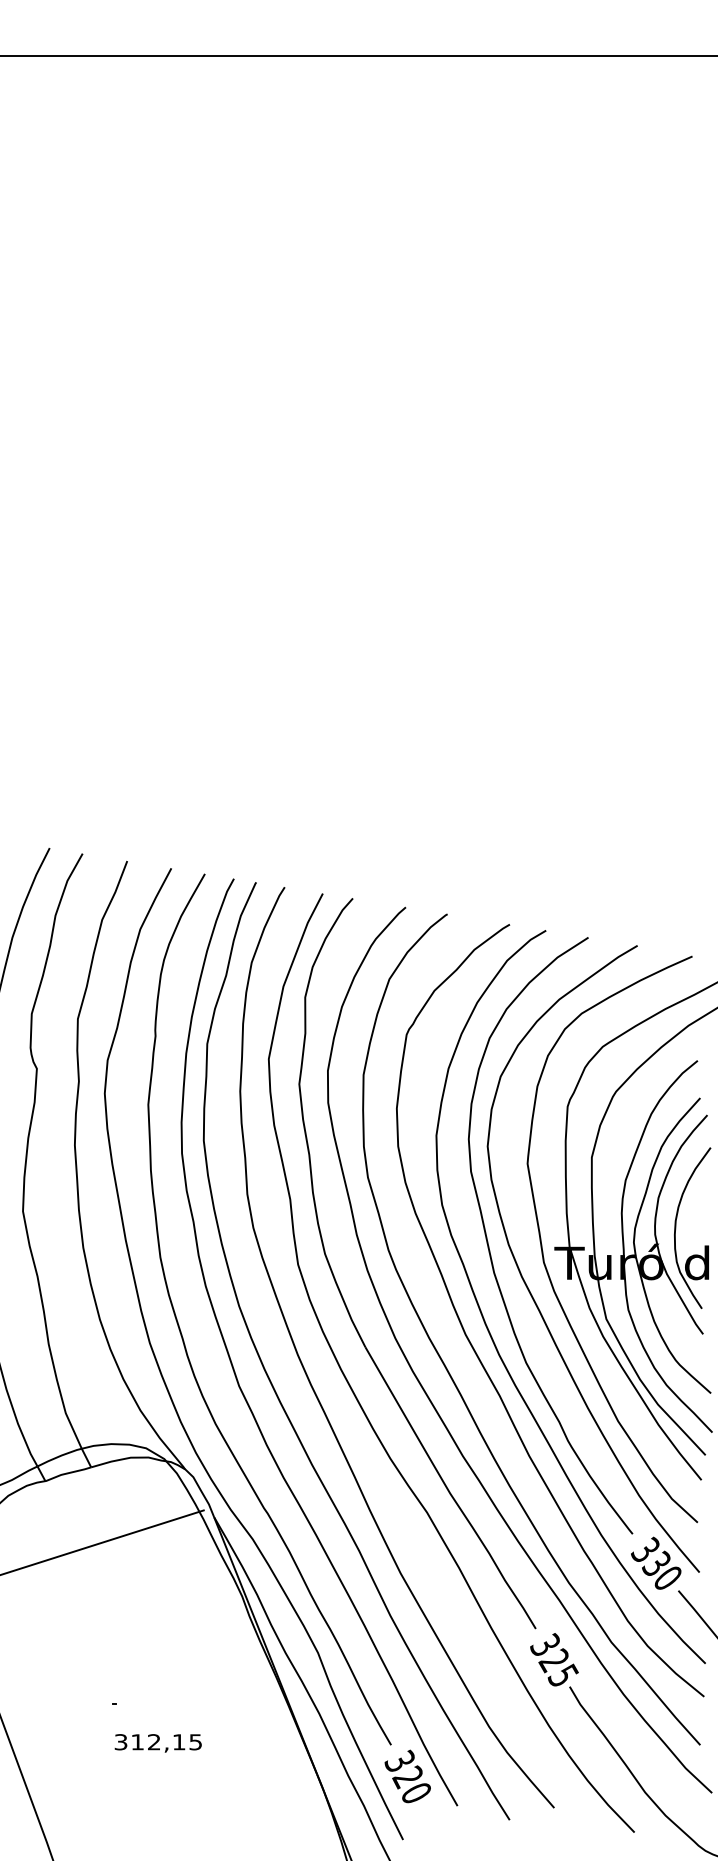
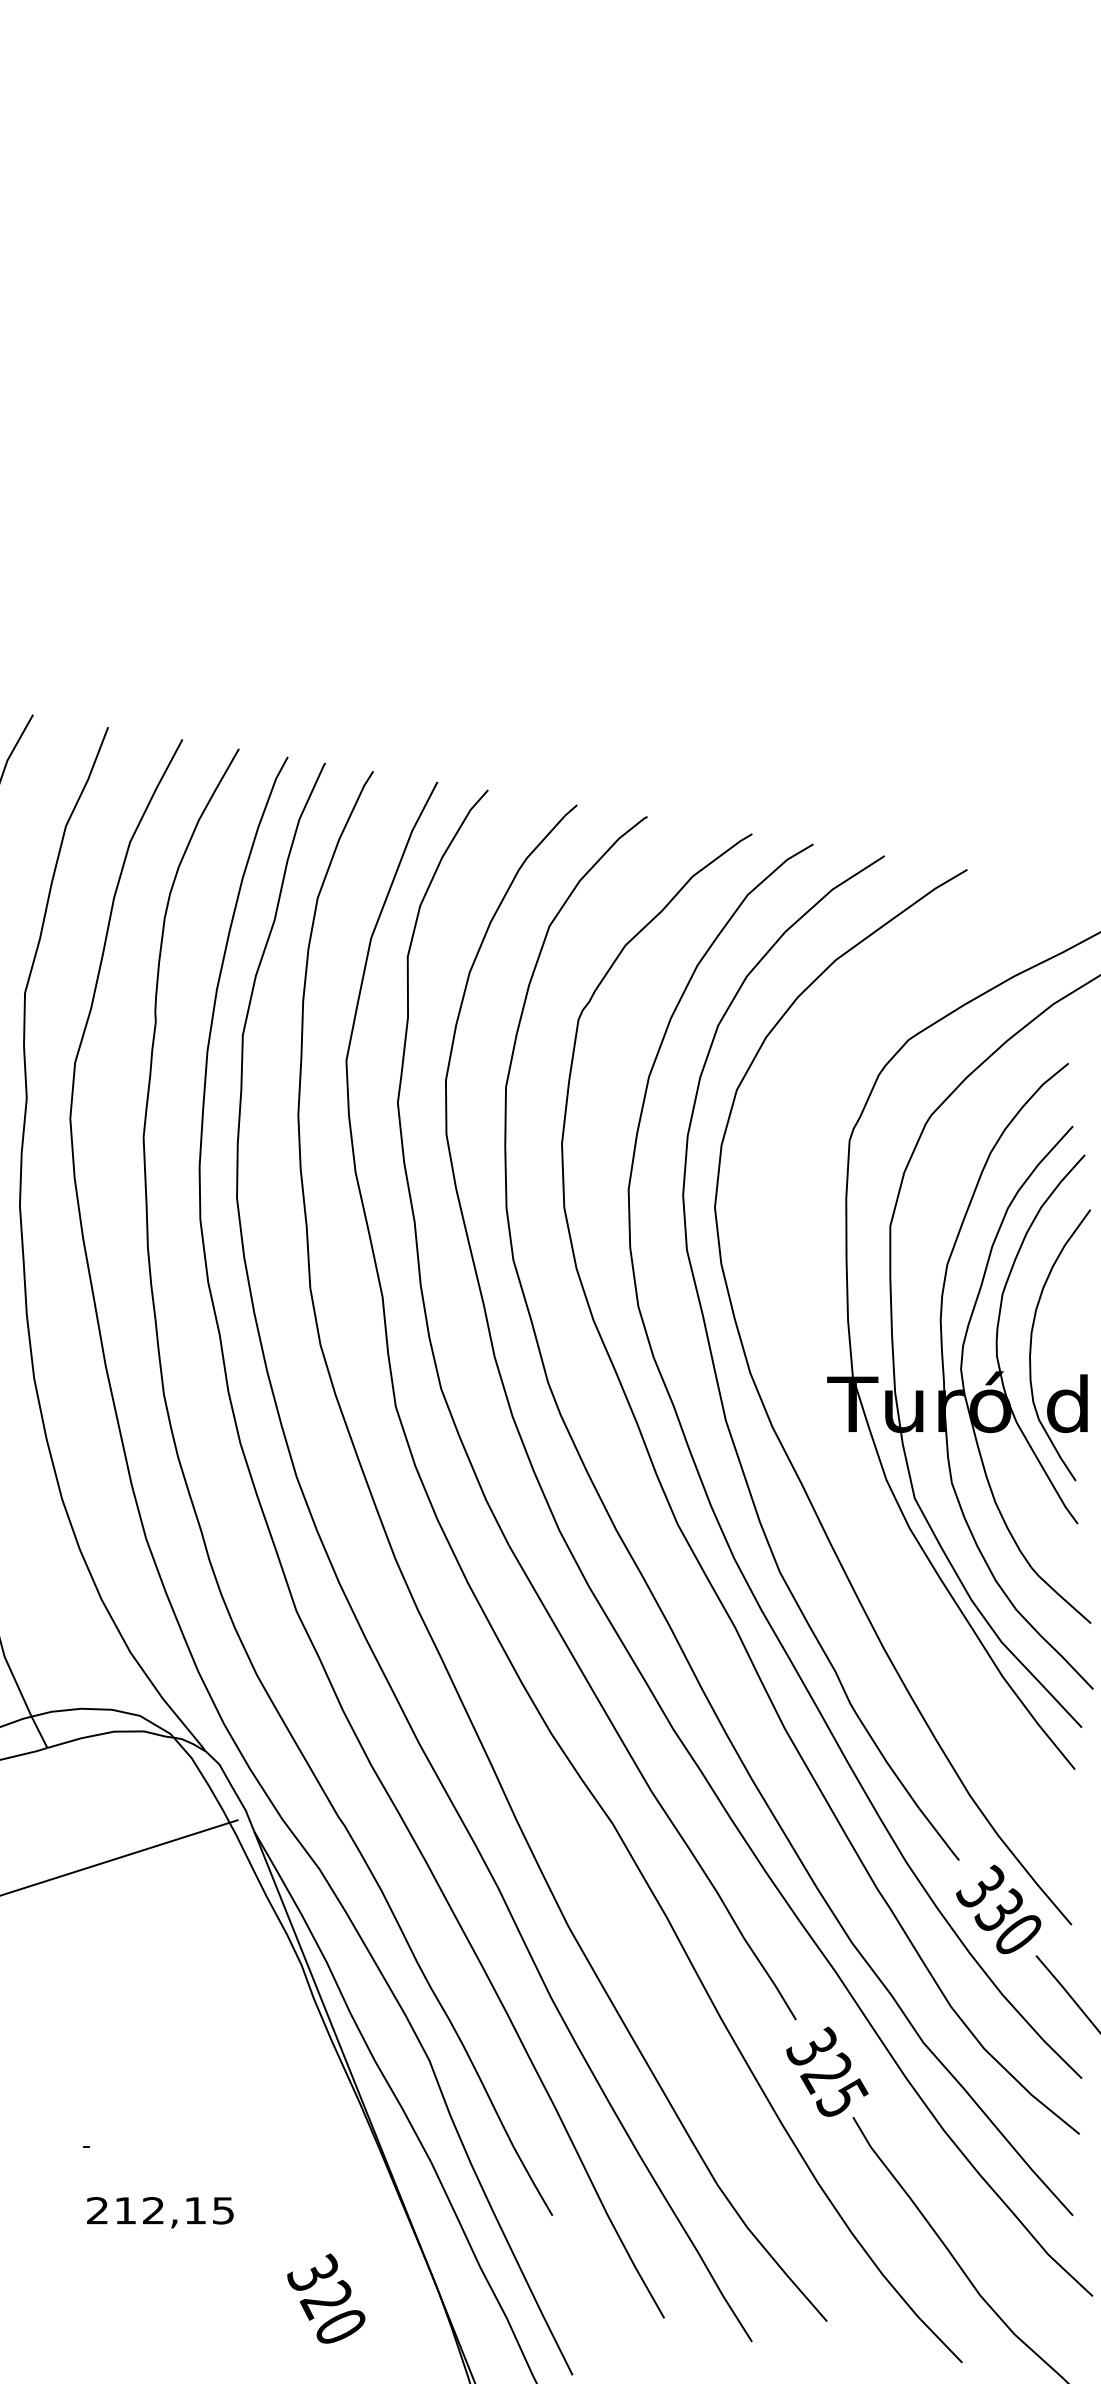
curve: (543, 1251) -> (808, 1384), removed
text: (120, 1742) -> (96, 2211), 312,15 -> 212,15
text: (407, 1776) -> (325, 2298), moved

